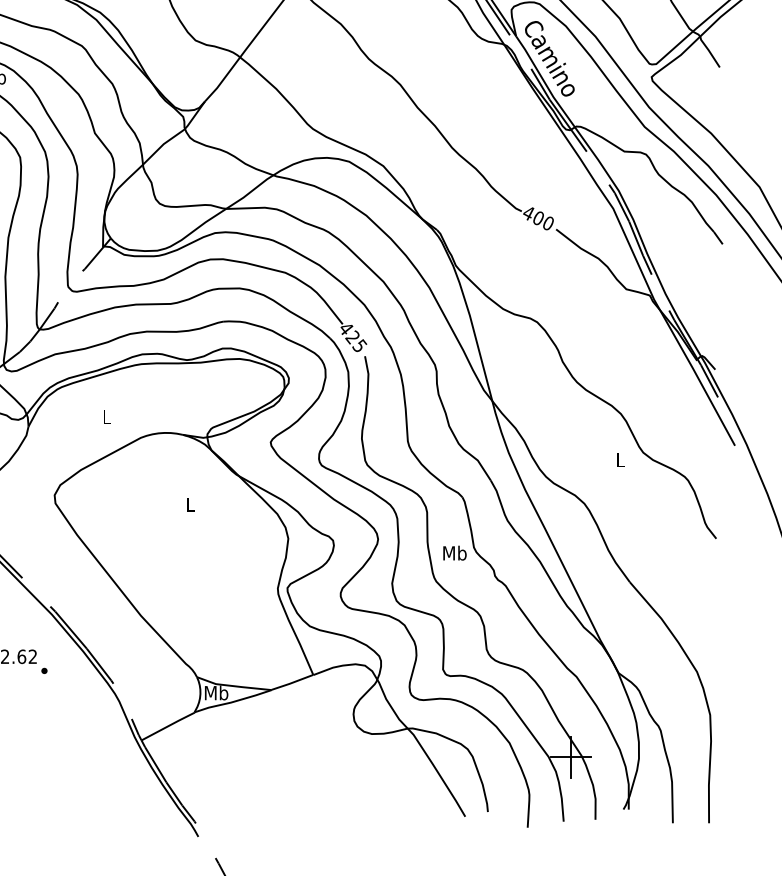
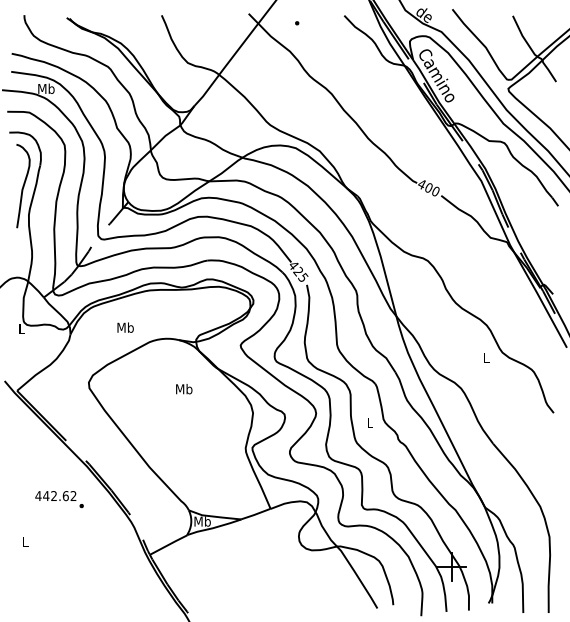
text: (106, 416) -> (125, 327), L -> Mb
text: (190, 505) -> (184, 389), L -> Mb
text: (455, 553) -> (370, 423), Mb -> L

